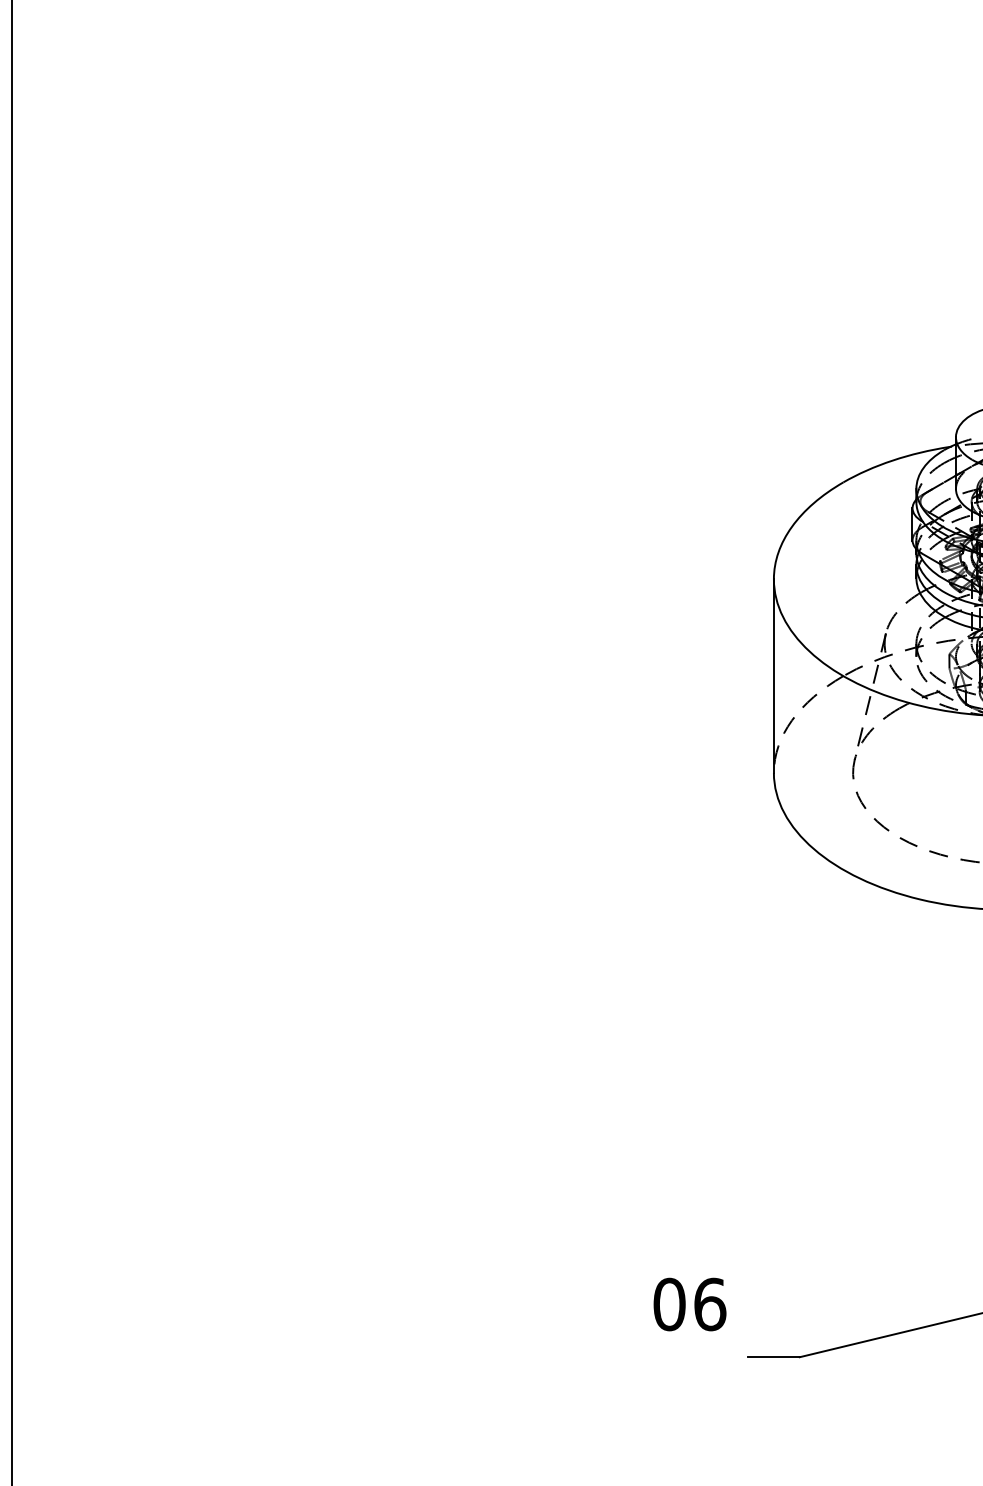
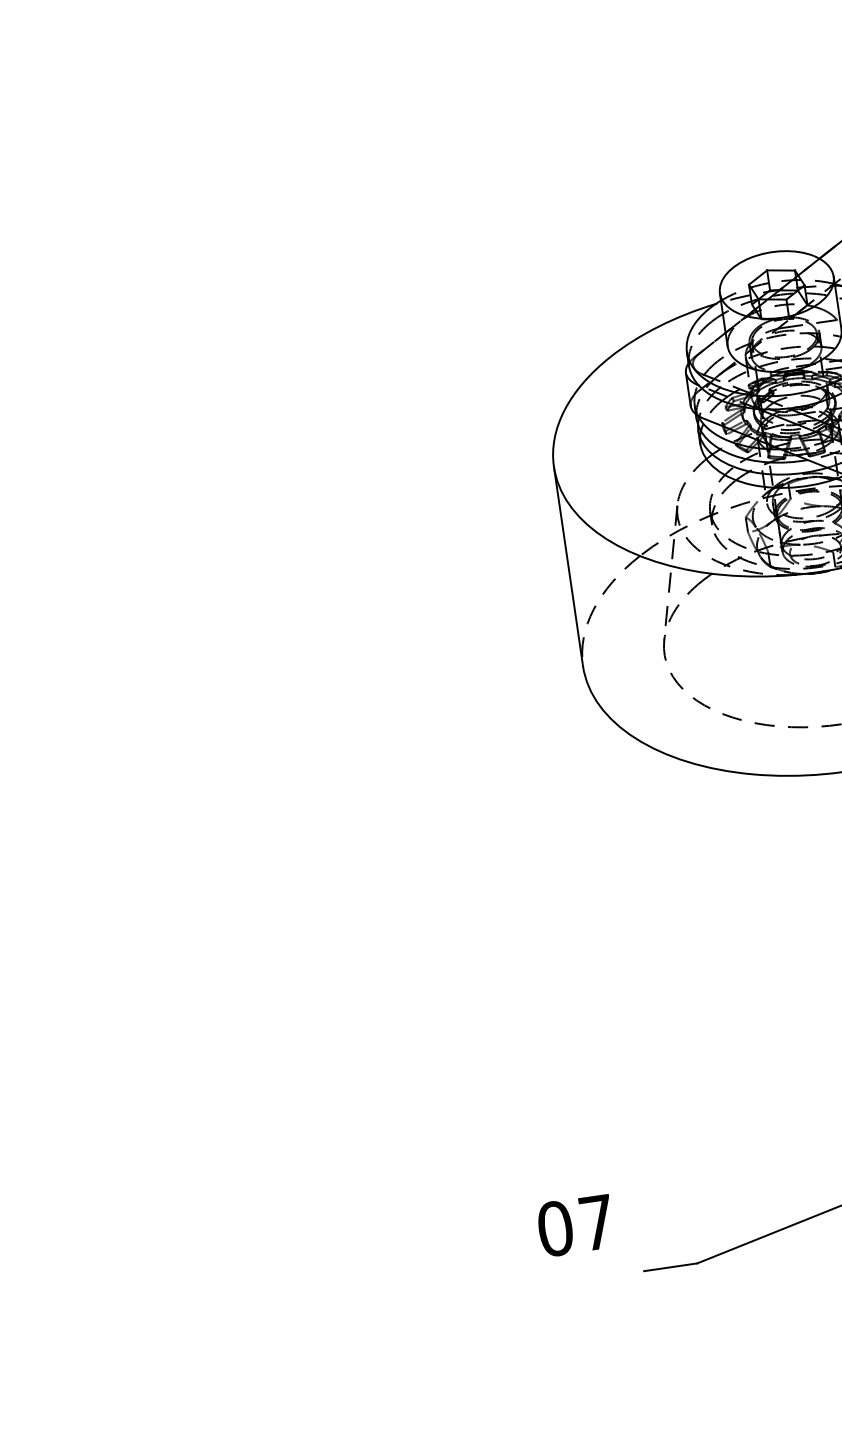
text: (710, 1304) -> (597, 1222), 06 -> 07

